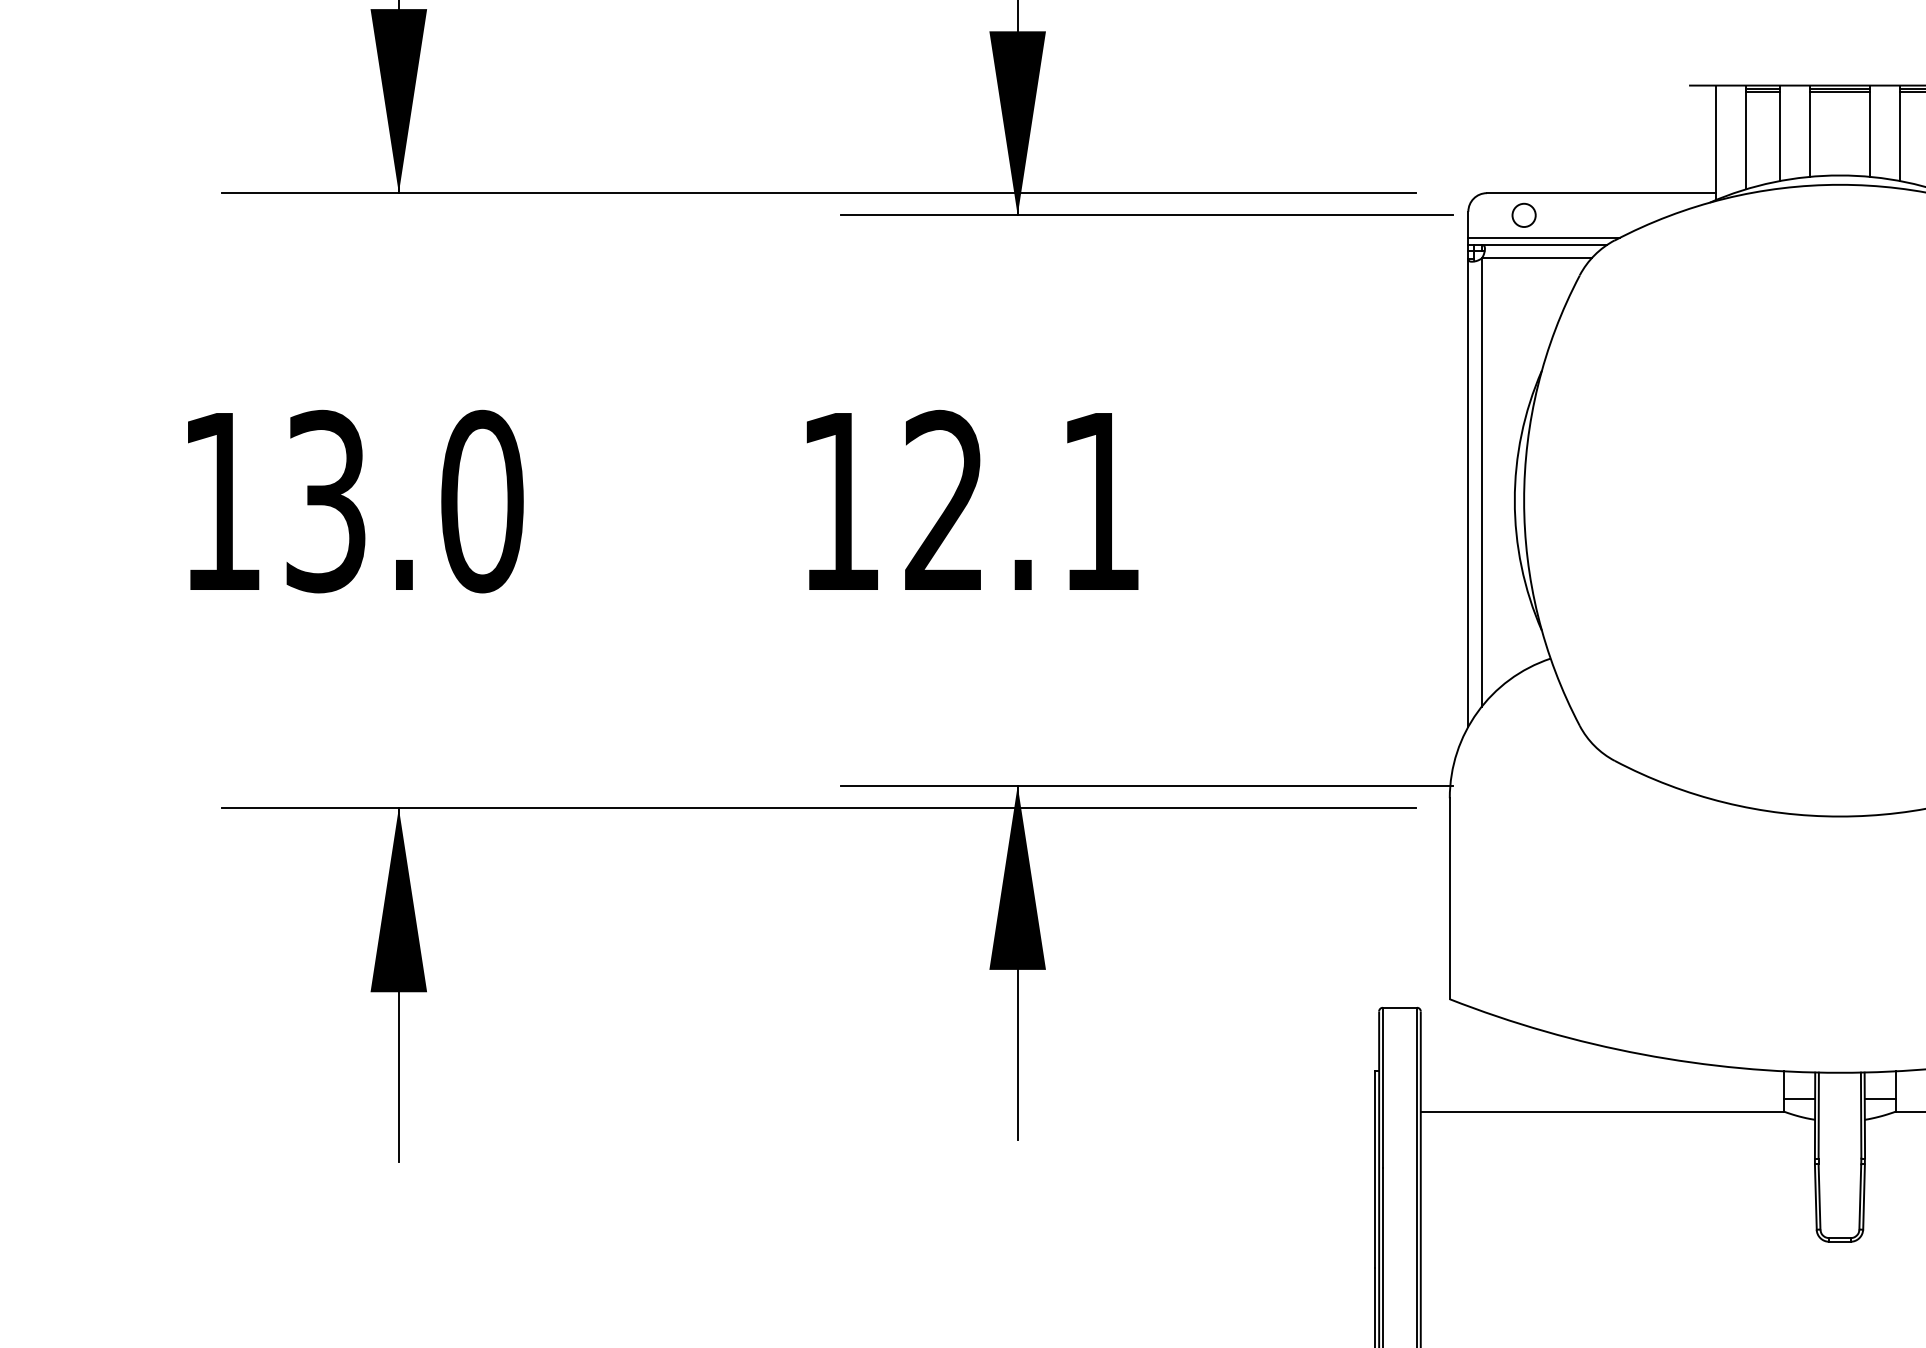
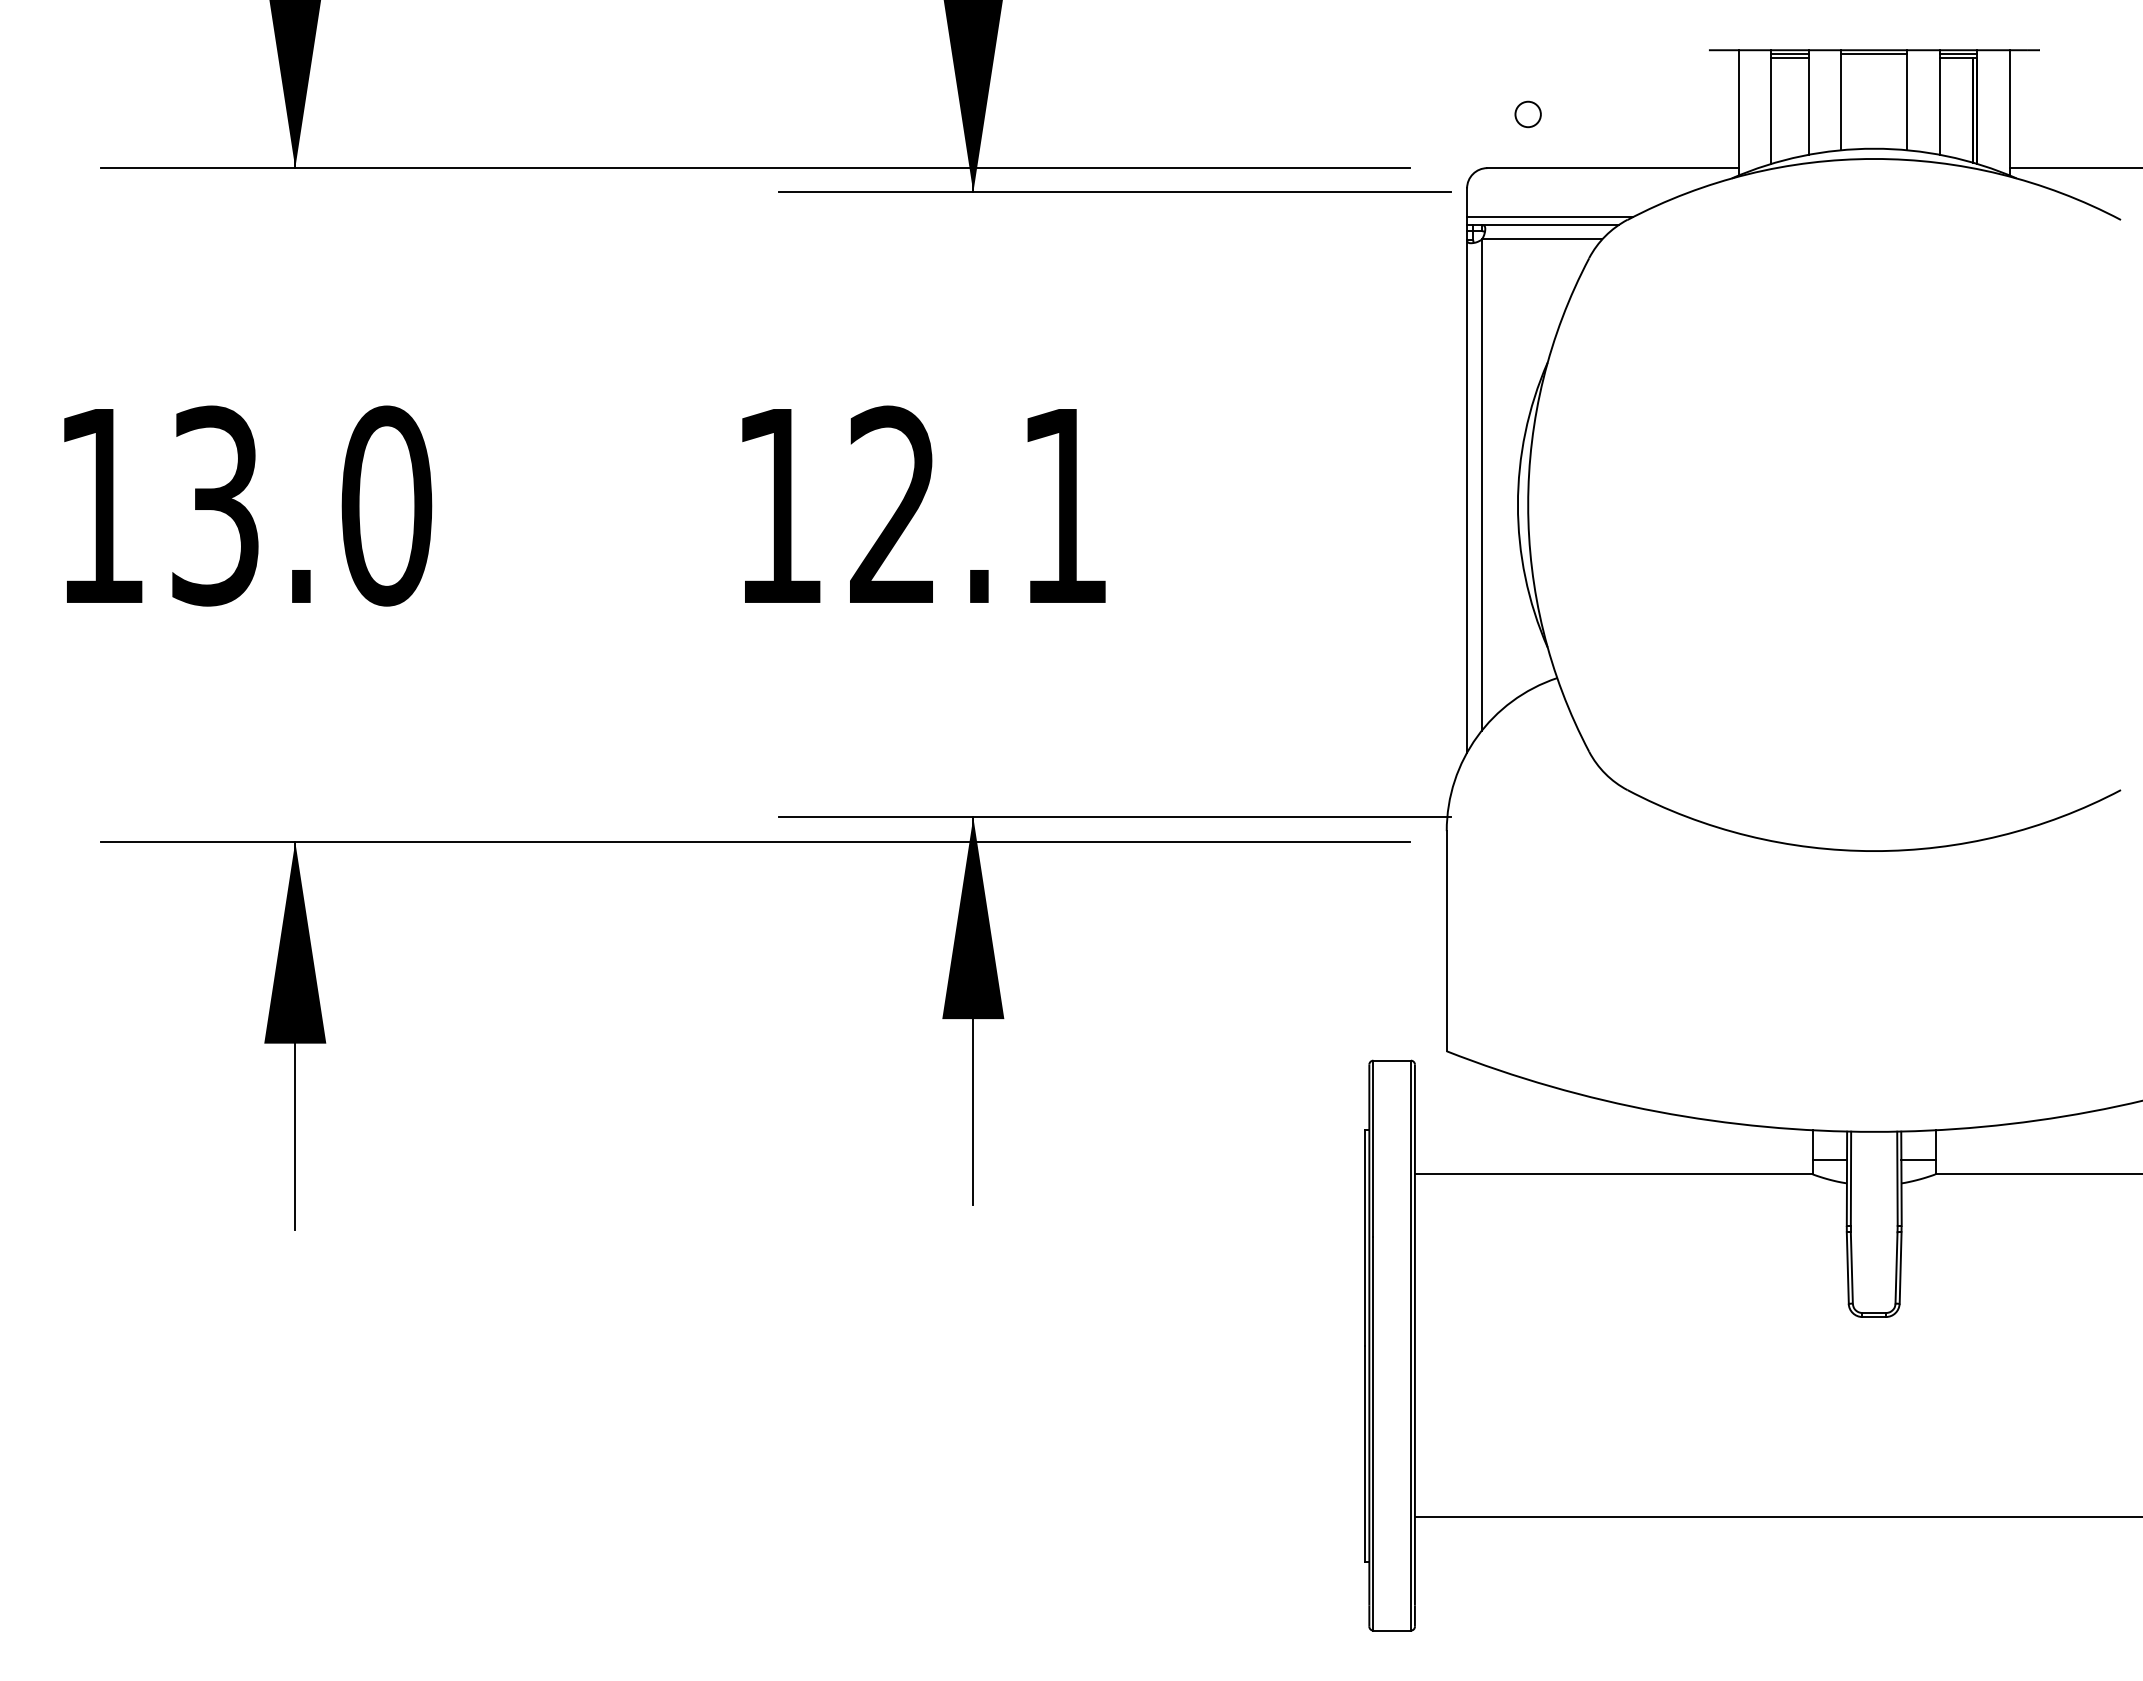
line: (1839, 92) -> (1873, 57), removed
circle: (1523, 215) -> (1527, 114), moved

